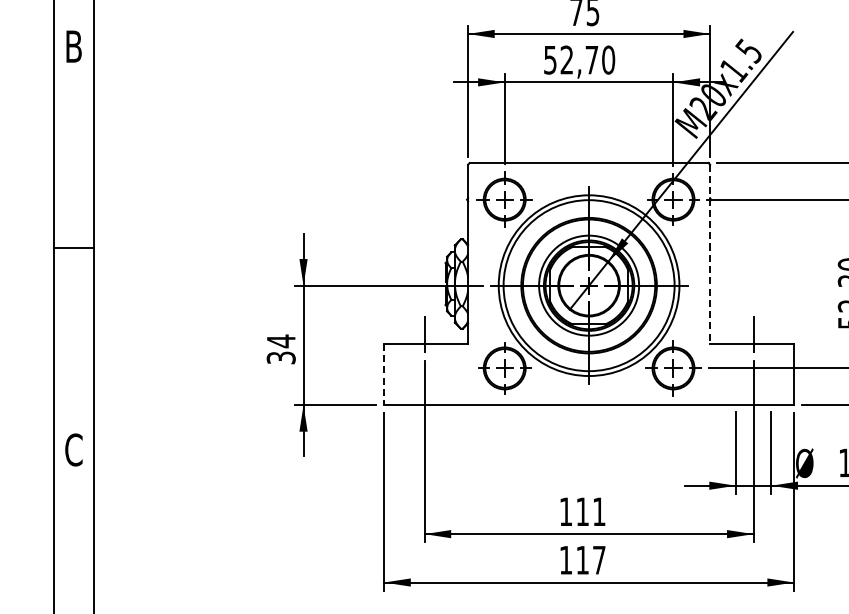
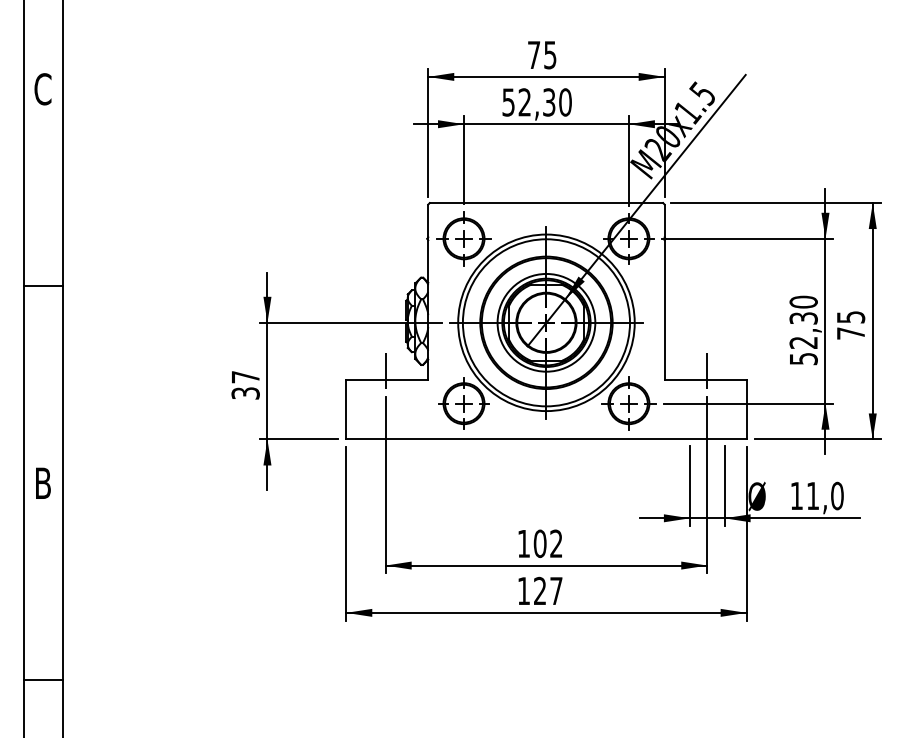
text: (73, 46) -> (42, 89), B -> C
text: (592, 60) -> (549, 102), 52,70 -> 52,30
line: (709, 254) -> (664, 292), dashed -> solid
text: (281, 340) -> (245, 376), 34 -> 37
line: (384, 374) -> (346, 409), dashed -> solid
text: (73, 450) -> (42, 483), C -> B
text: (590, 511) -> (547, 543), 111 -> 102
text: (581, 559) -> (539, 590), 117 -> 127

